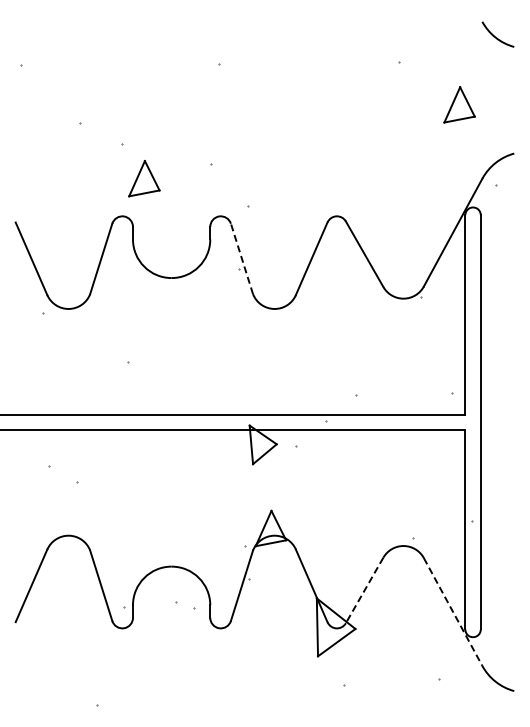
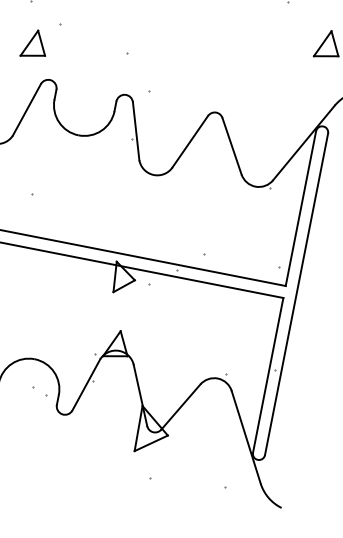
part: (144, 178) -> (35, 44), moved
line: (241, 258) -> (135, 130), dashed -> solid
line: (364, 590) -> (180, 407), dashed -> solid
line: (453, 612) -> (246, 437), dashed -> solid

